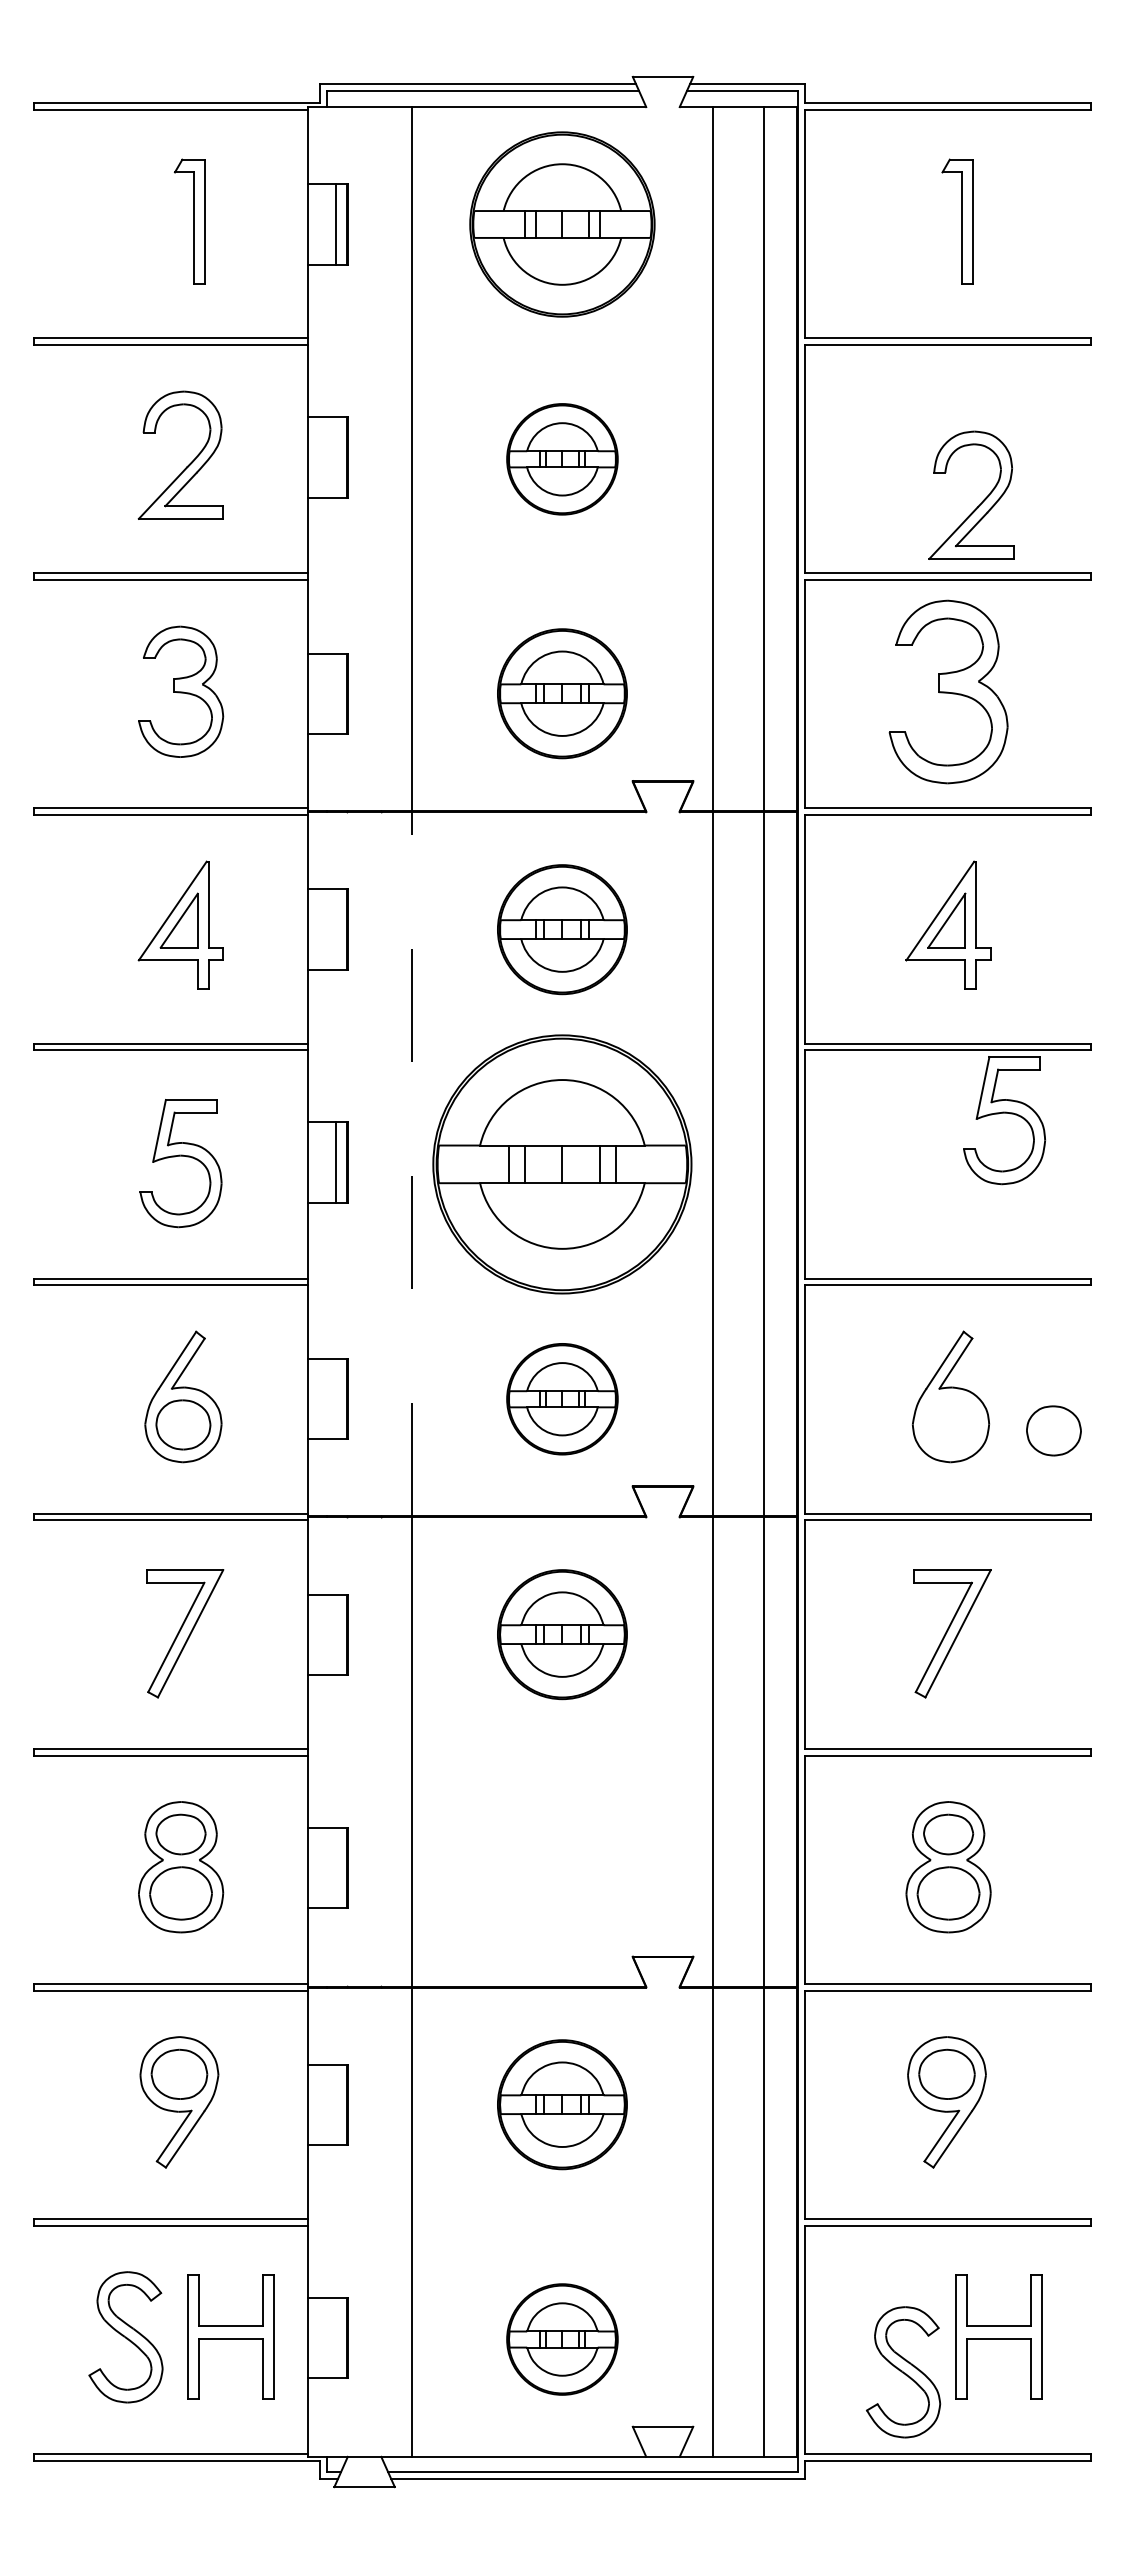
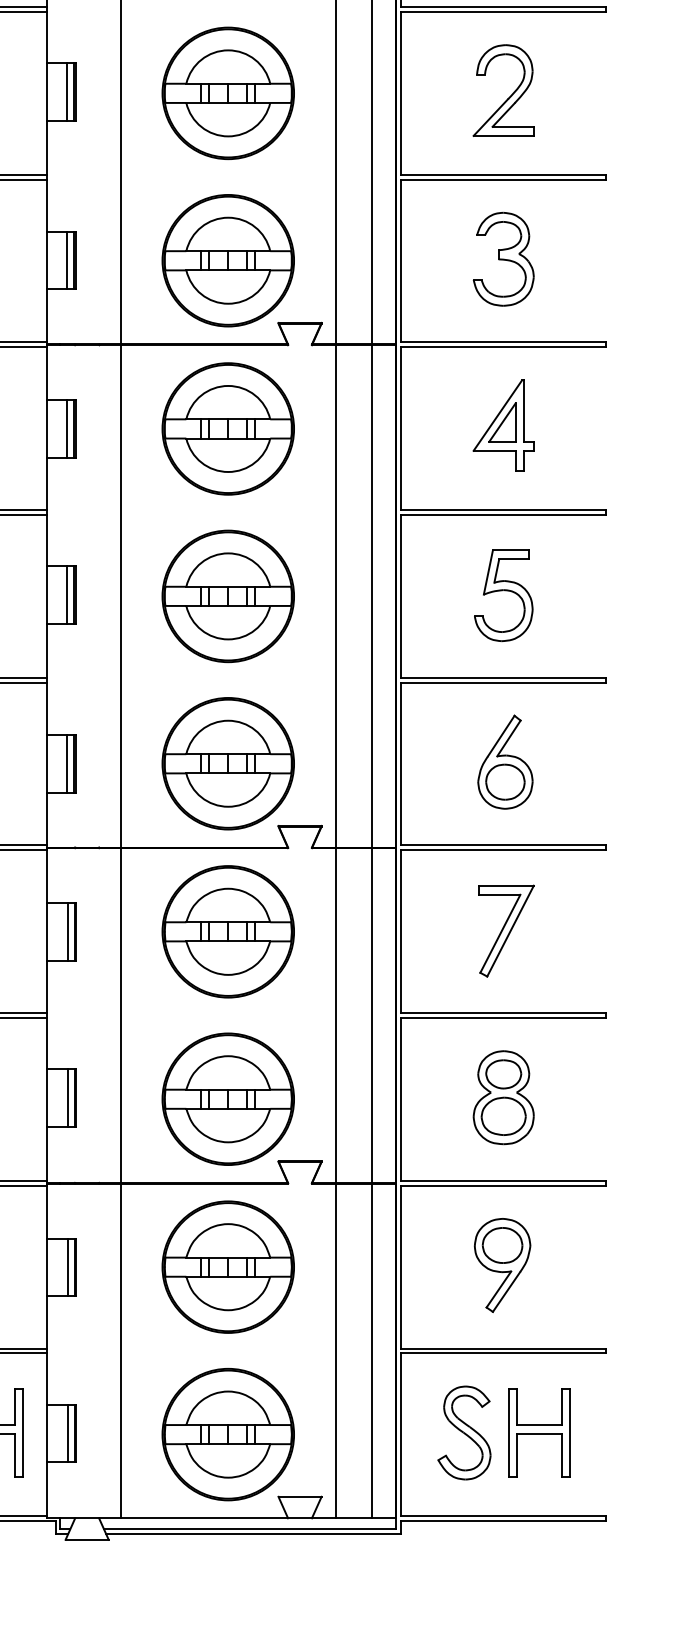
line: (335, 457) -> (66, 92), added
part: (562, 459) -> (228, 93), size x1.67
part: (982, 500) -> (511, 94), moved
part: (948, 691) -> (503, 259), size x0.71
line: (335, 693) -> (66, 260), added
part: (562, 693) -> (228, 260), size x1.43
line: (335, 929) -> (66, 428), added
part: (562, 929) -> (228, 428), size x1.43
part: (1004, 1113) -> (503, 590), moved
line: (411, 1163) -> (120, 595), dashed -> solid
part: (562, 1164) -> (228, 596), size x0.71
line: (335, 1398) -> (66, 763), added
part: (562, 1399) -> (228, 764), size x1.67
part: (1053, 1430) -> (505, 781), moved
line: (337, 1634) -> (67, 931), added
part: (562, 1634) -> (228, 931), size x1.43
line: (337, 1867) -> (67, 1097), added
part: (562, 1869) -> (228, 1099), added
line: (337, 2104) -> (67, 1266), added
part: (562, 2104) -> (228, 1266), size x1.43
line: (337, 2337) -> (67, 1433), added
part: (562, 2339) -> (228, 1434), size x1.67
part: (903, 2372) -> (464, 1433), moved

